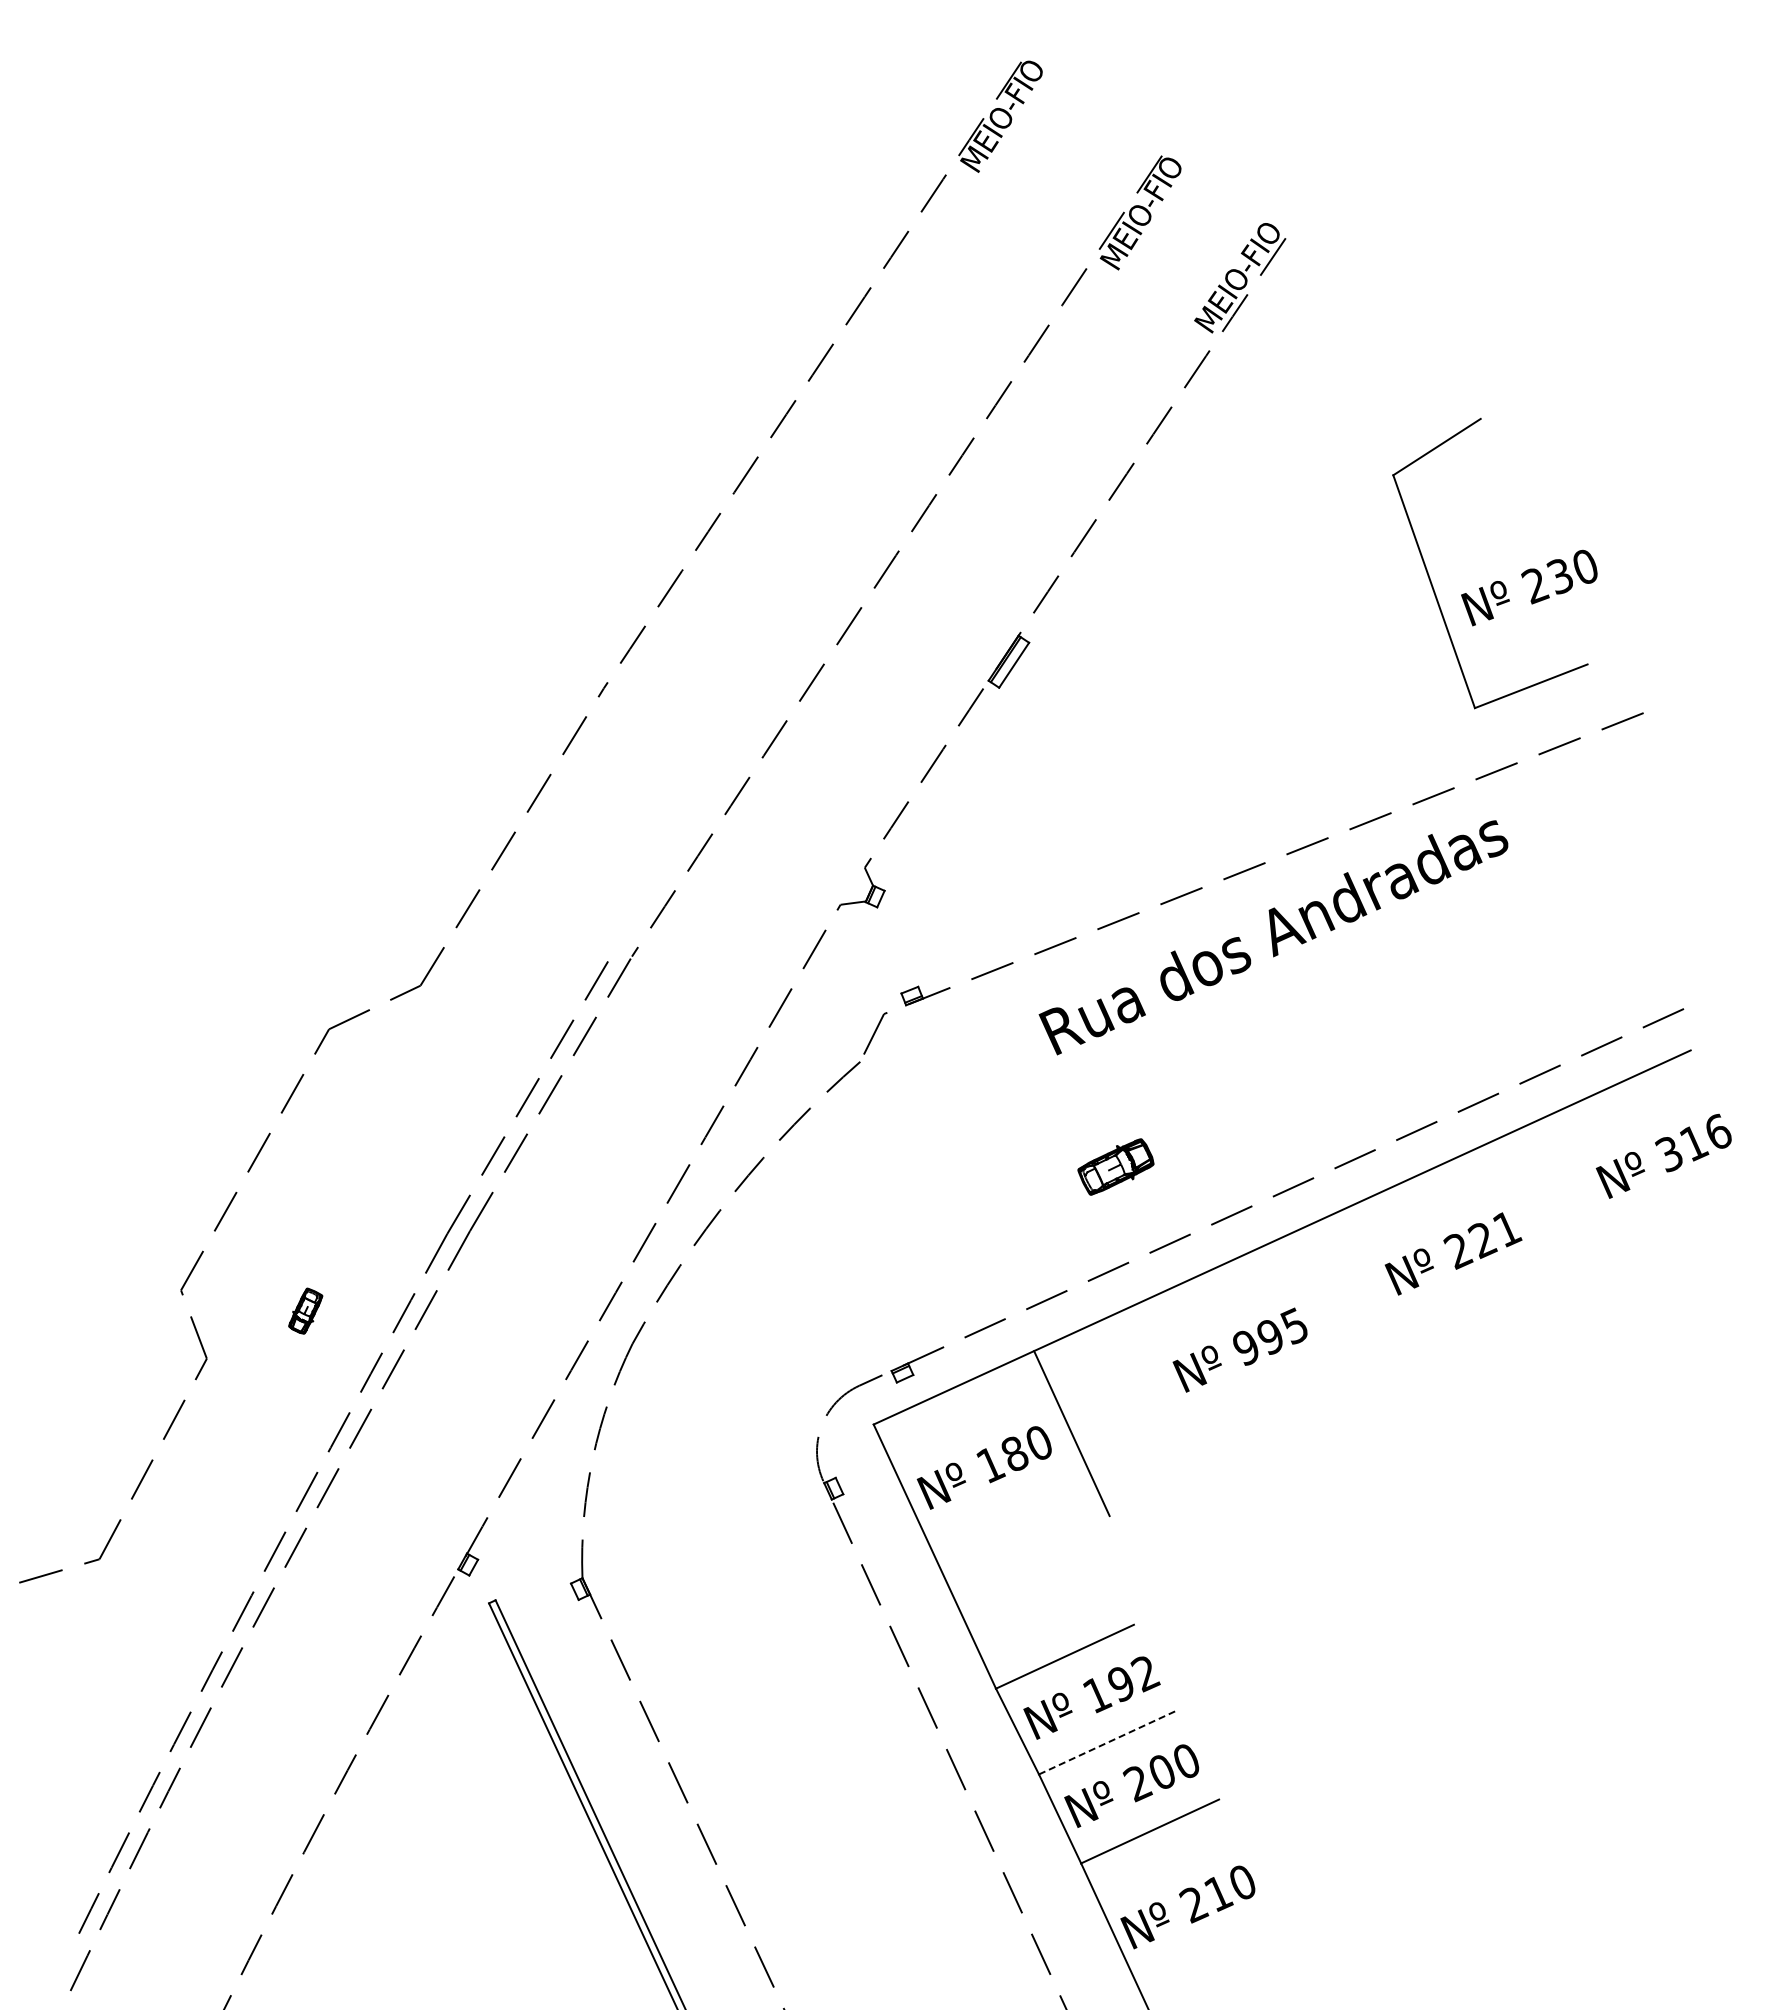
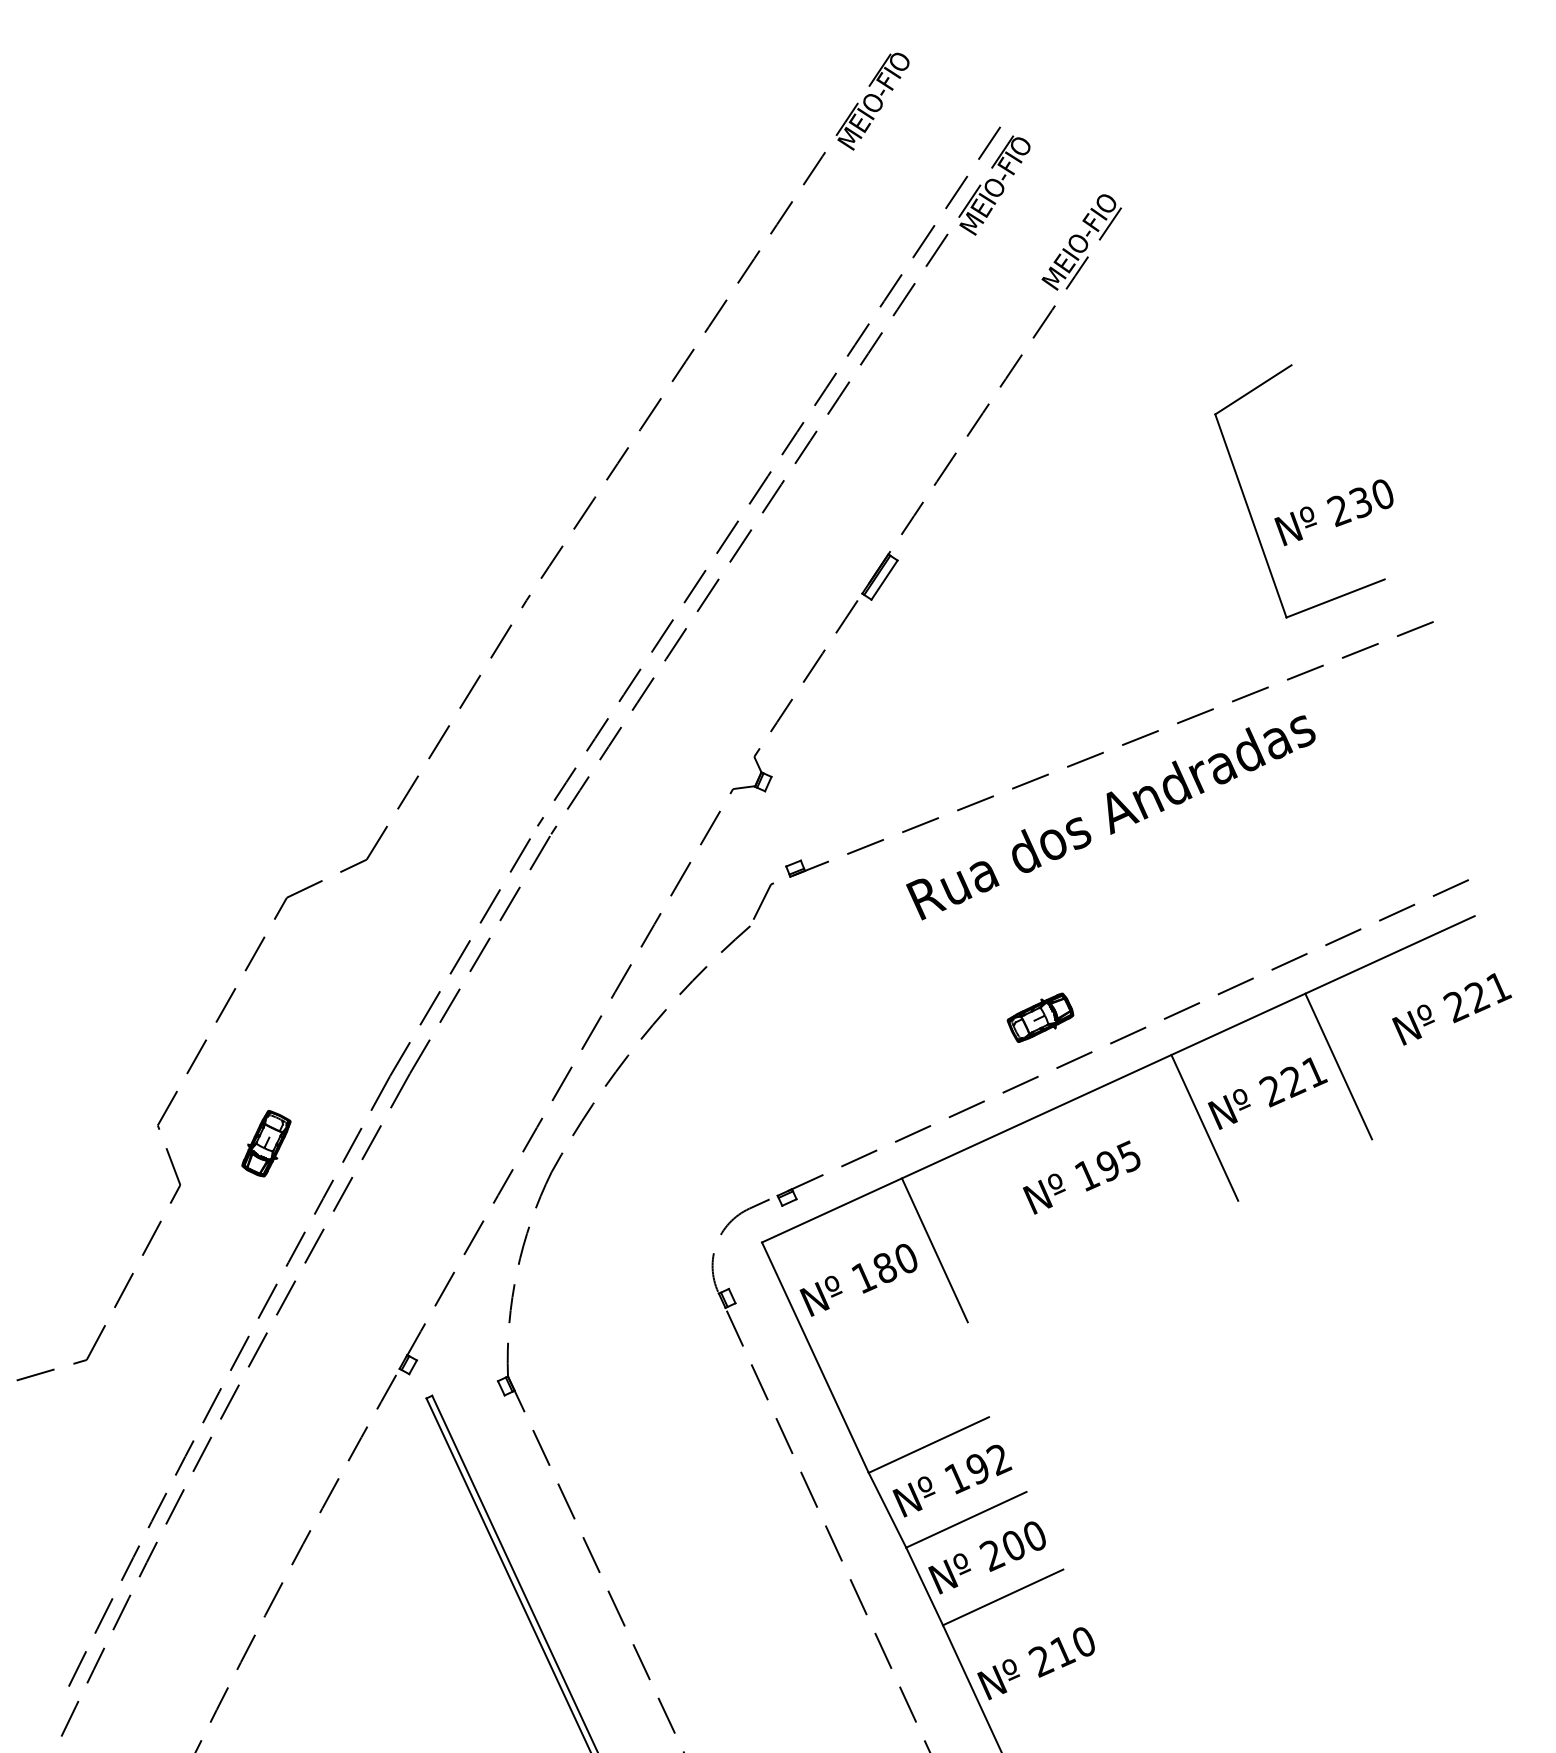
arc: (881, 546) -> (768, 476), added
text: (1693, 1143) -> (1477, 997), 316 -> 221
part: (1115, 1166) -> (1040, 1017), moved
line: (1534, 1222) -> (1338, 1066), added
line: (1381, 1292) -> (1204, 1127), added
part: (305, 1310) -> (266, 1142), size x1.67
text: (1246, 1348) -> (1087, 1176), 995 -> 195
line: (1108, 1742) -> (966, 1519), dashed -> solid

